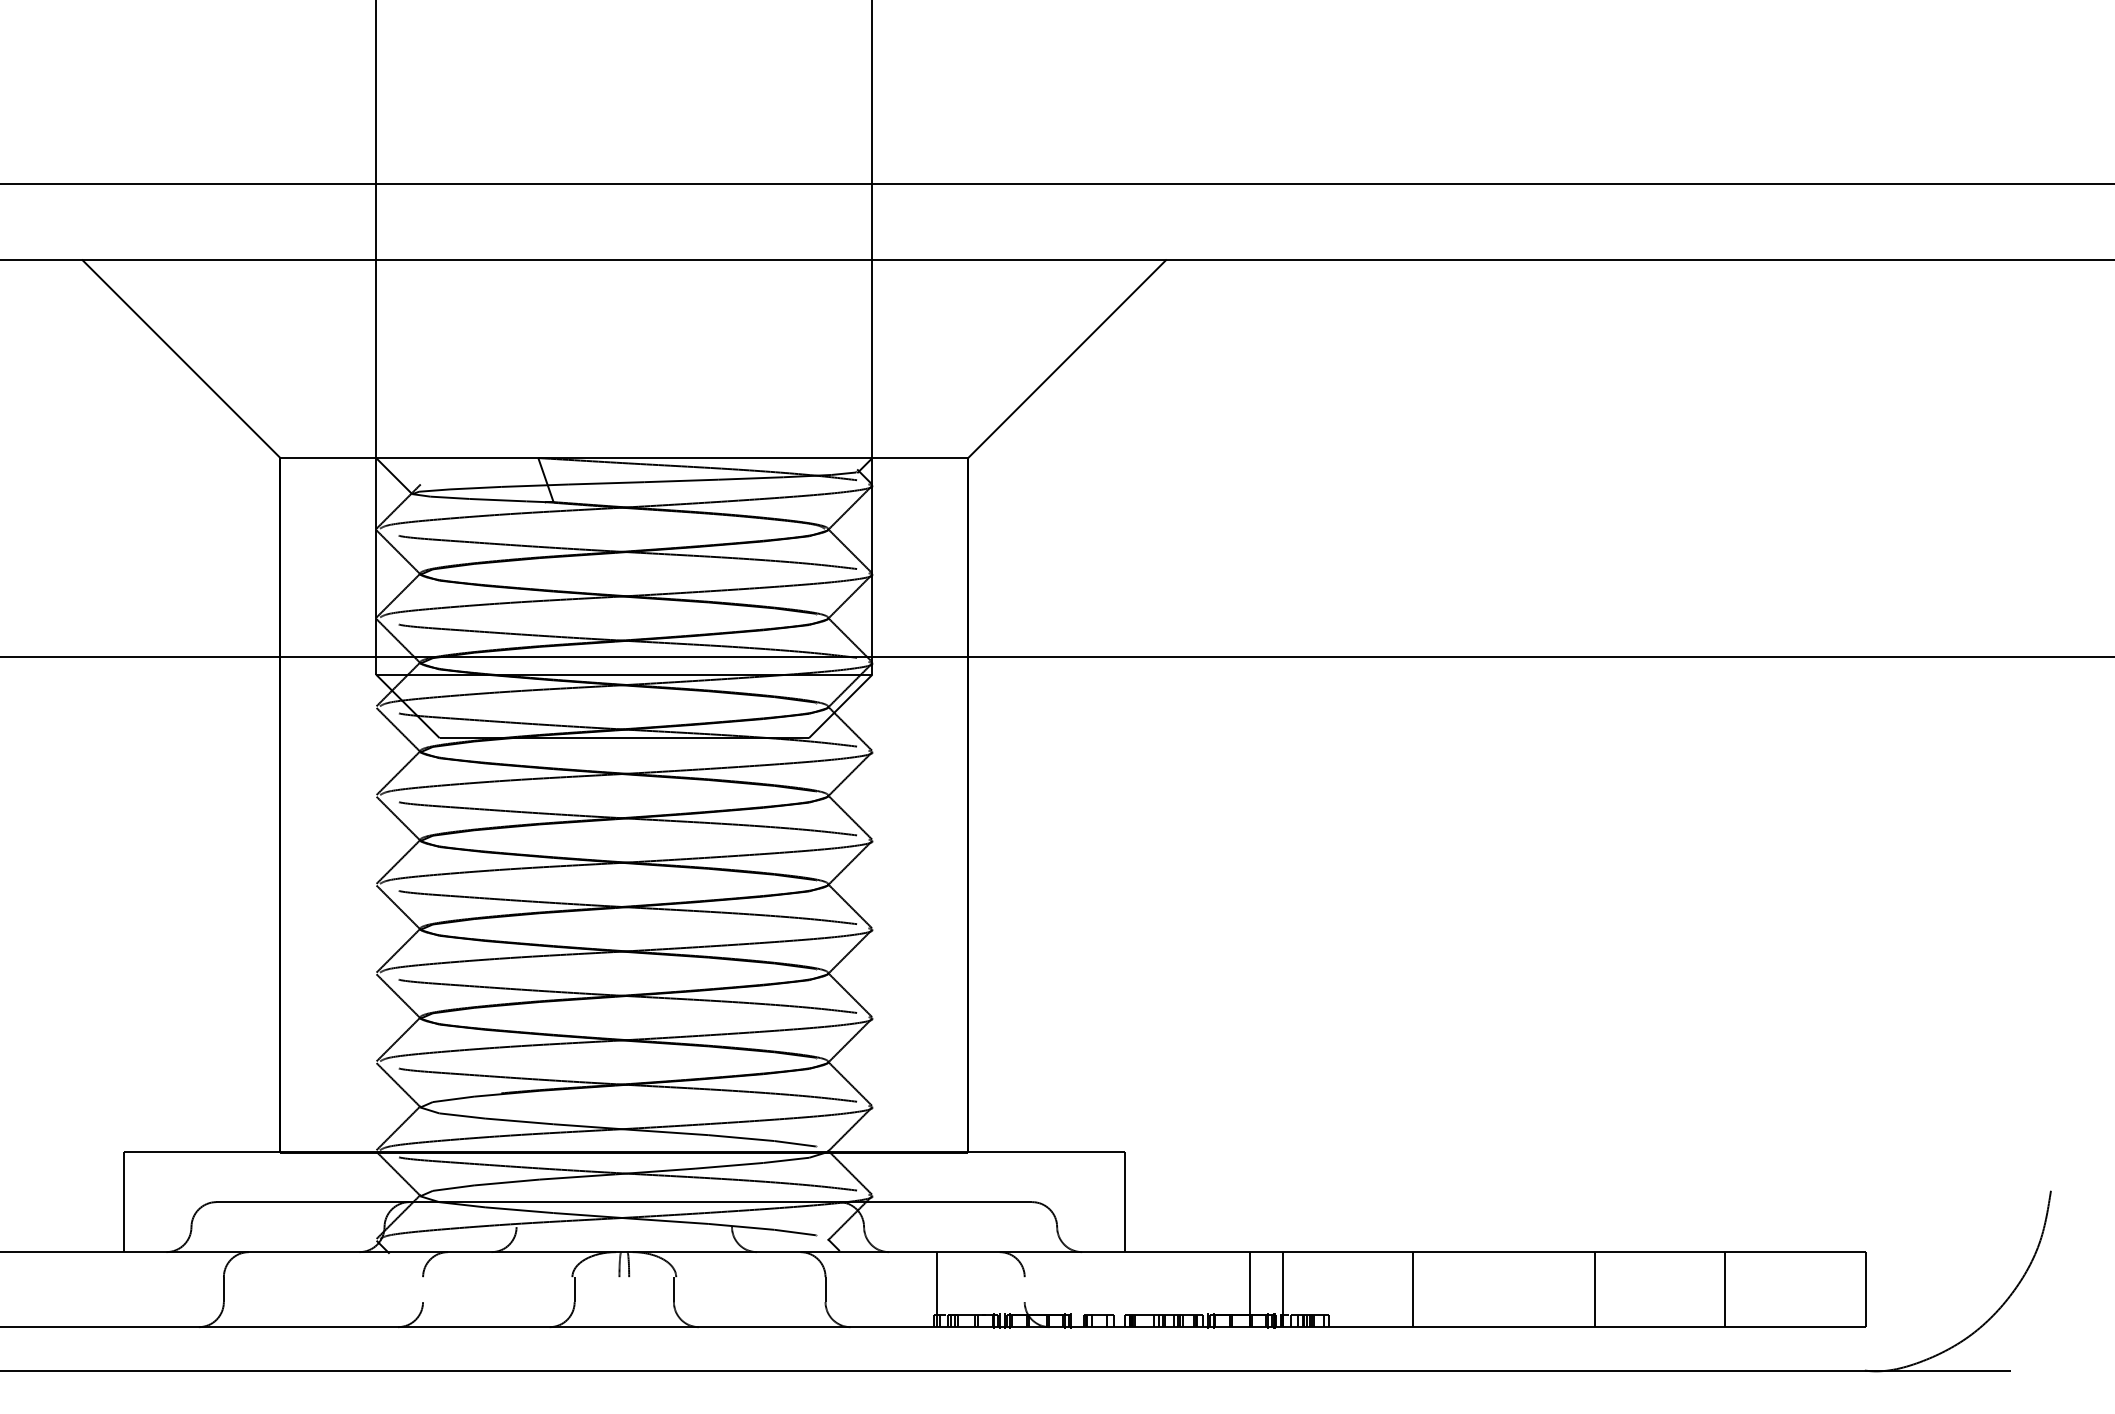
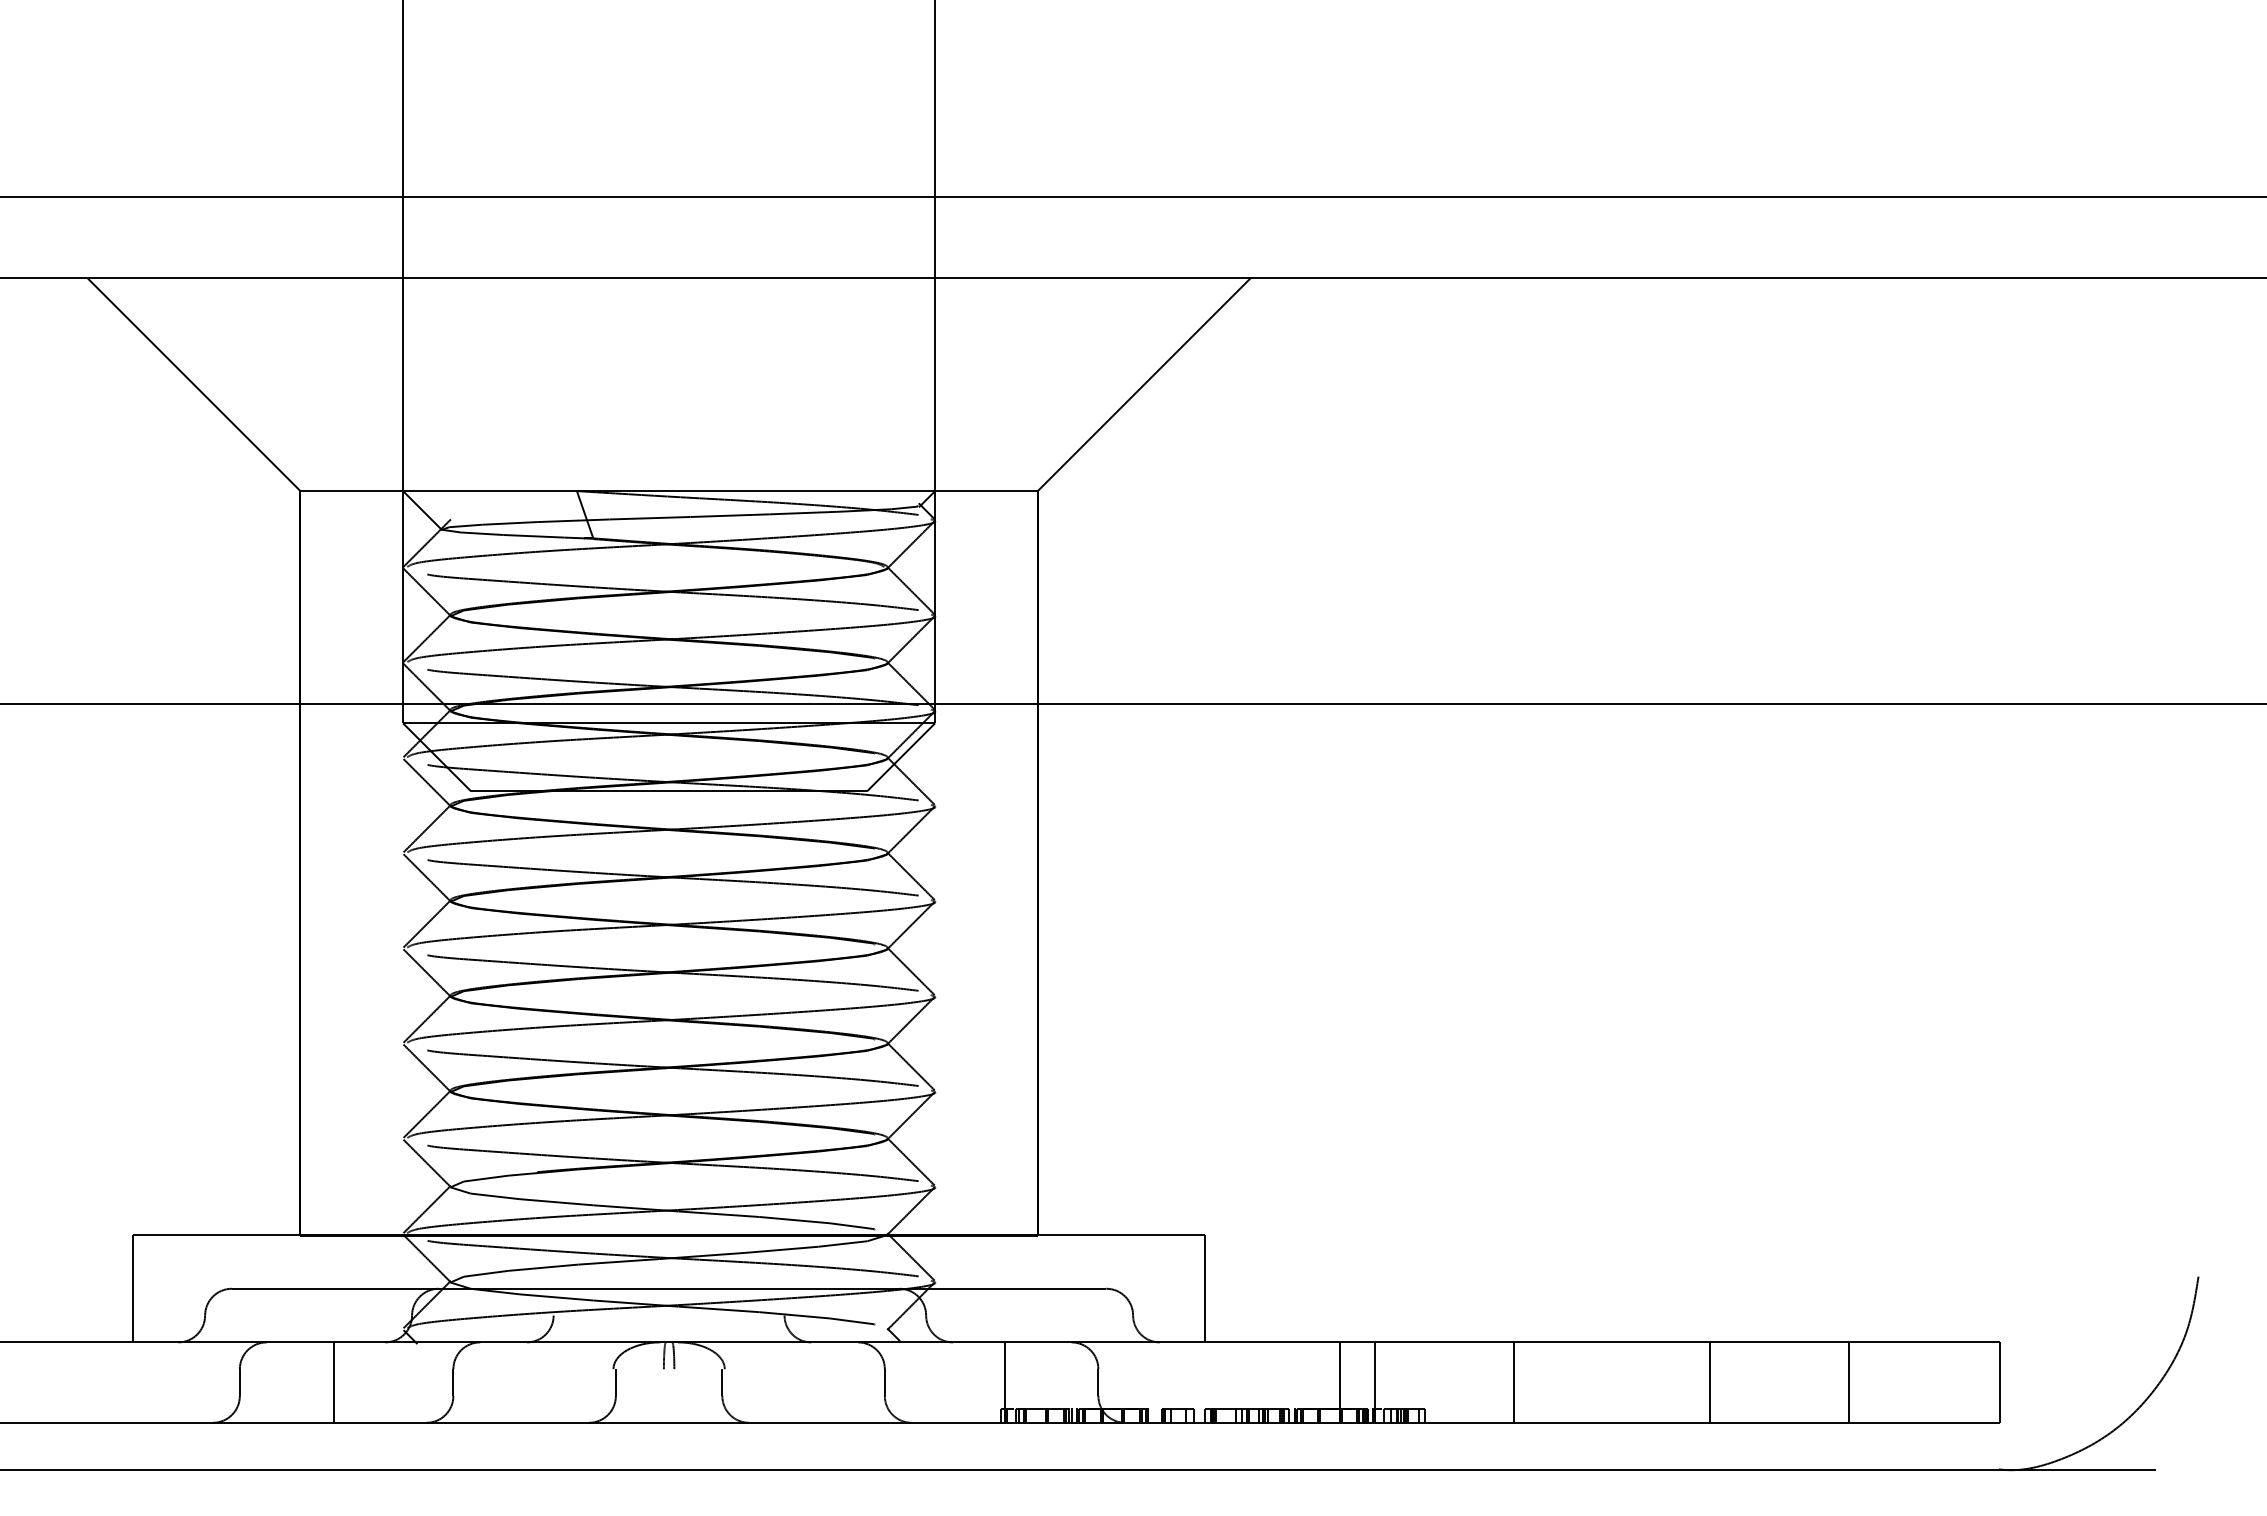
line: (311, 1289) -> (333, 1382), added
line: (423, 1289) -> (453, 1382), added
line: (1024, 1289) -> (1098, 1382), added

